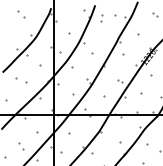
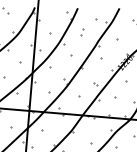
part: (101, 18) -> (81, 32), moved

